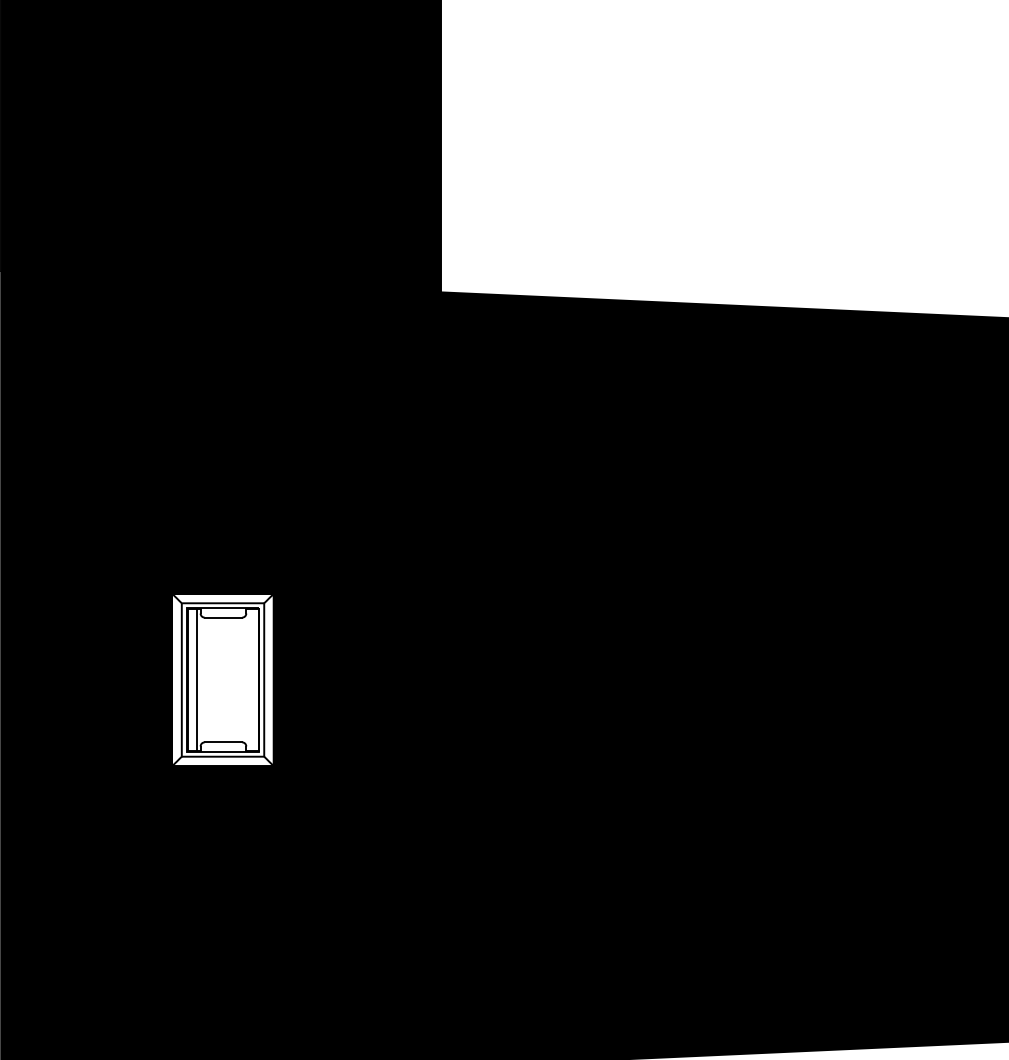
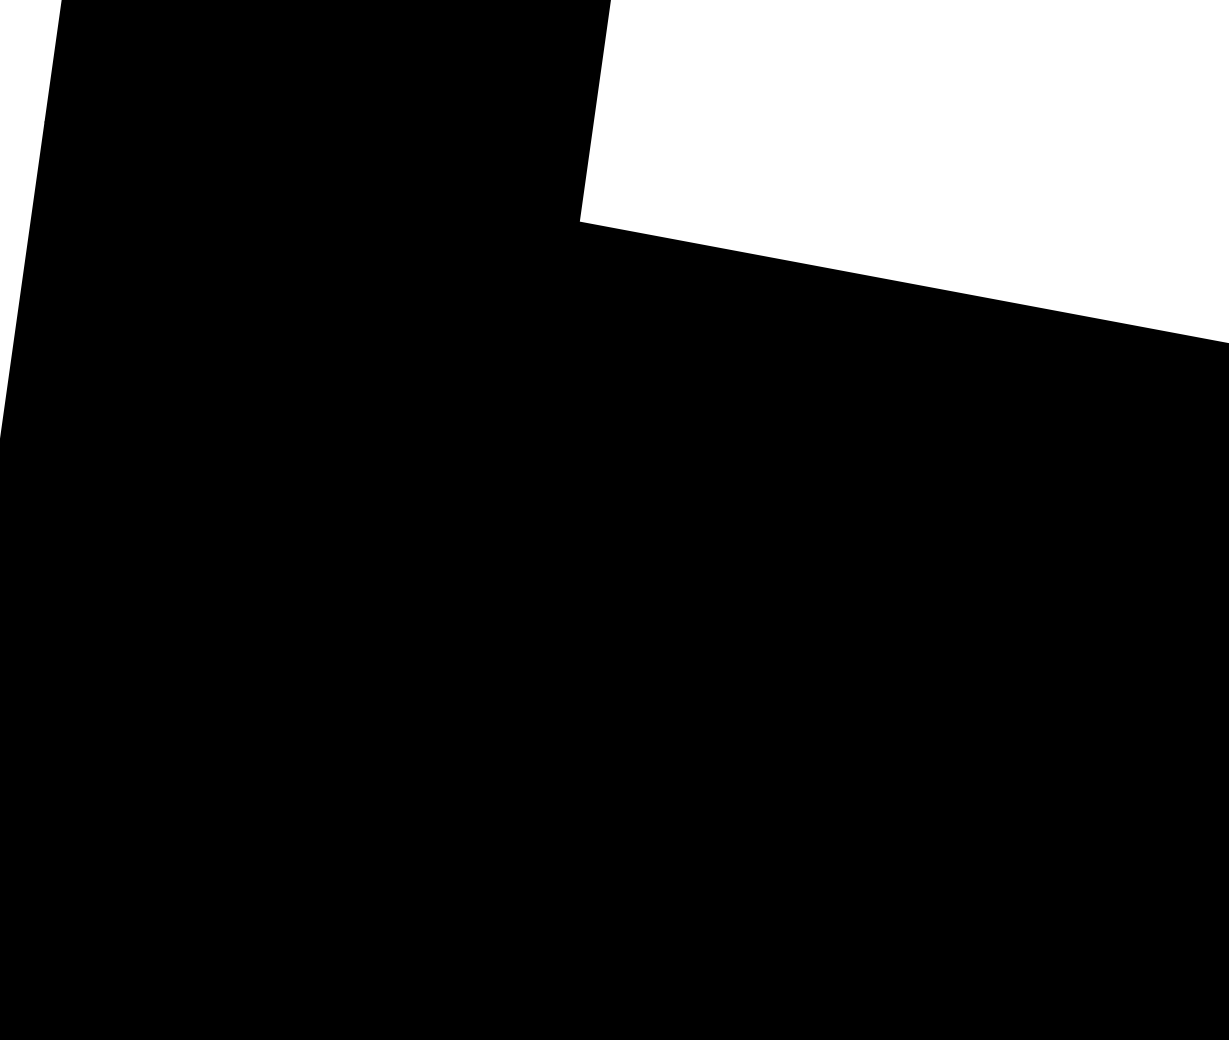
fill: (222, 679) -> (245, 656), added

